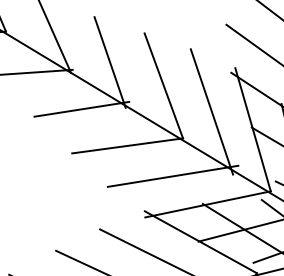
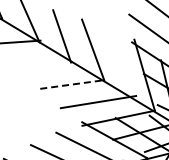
line: (81, 109) -> (45, 63), removed
line: (211, 111) -> (120, 64), removed
line: (128, 145) -> (72, 84), solid -> dashed

